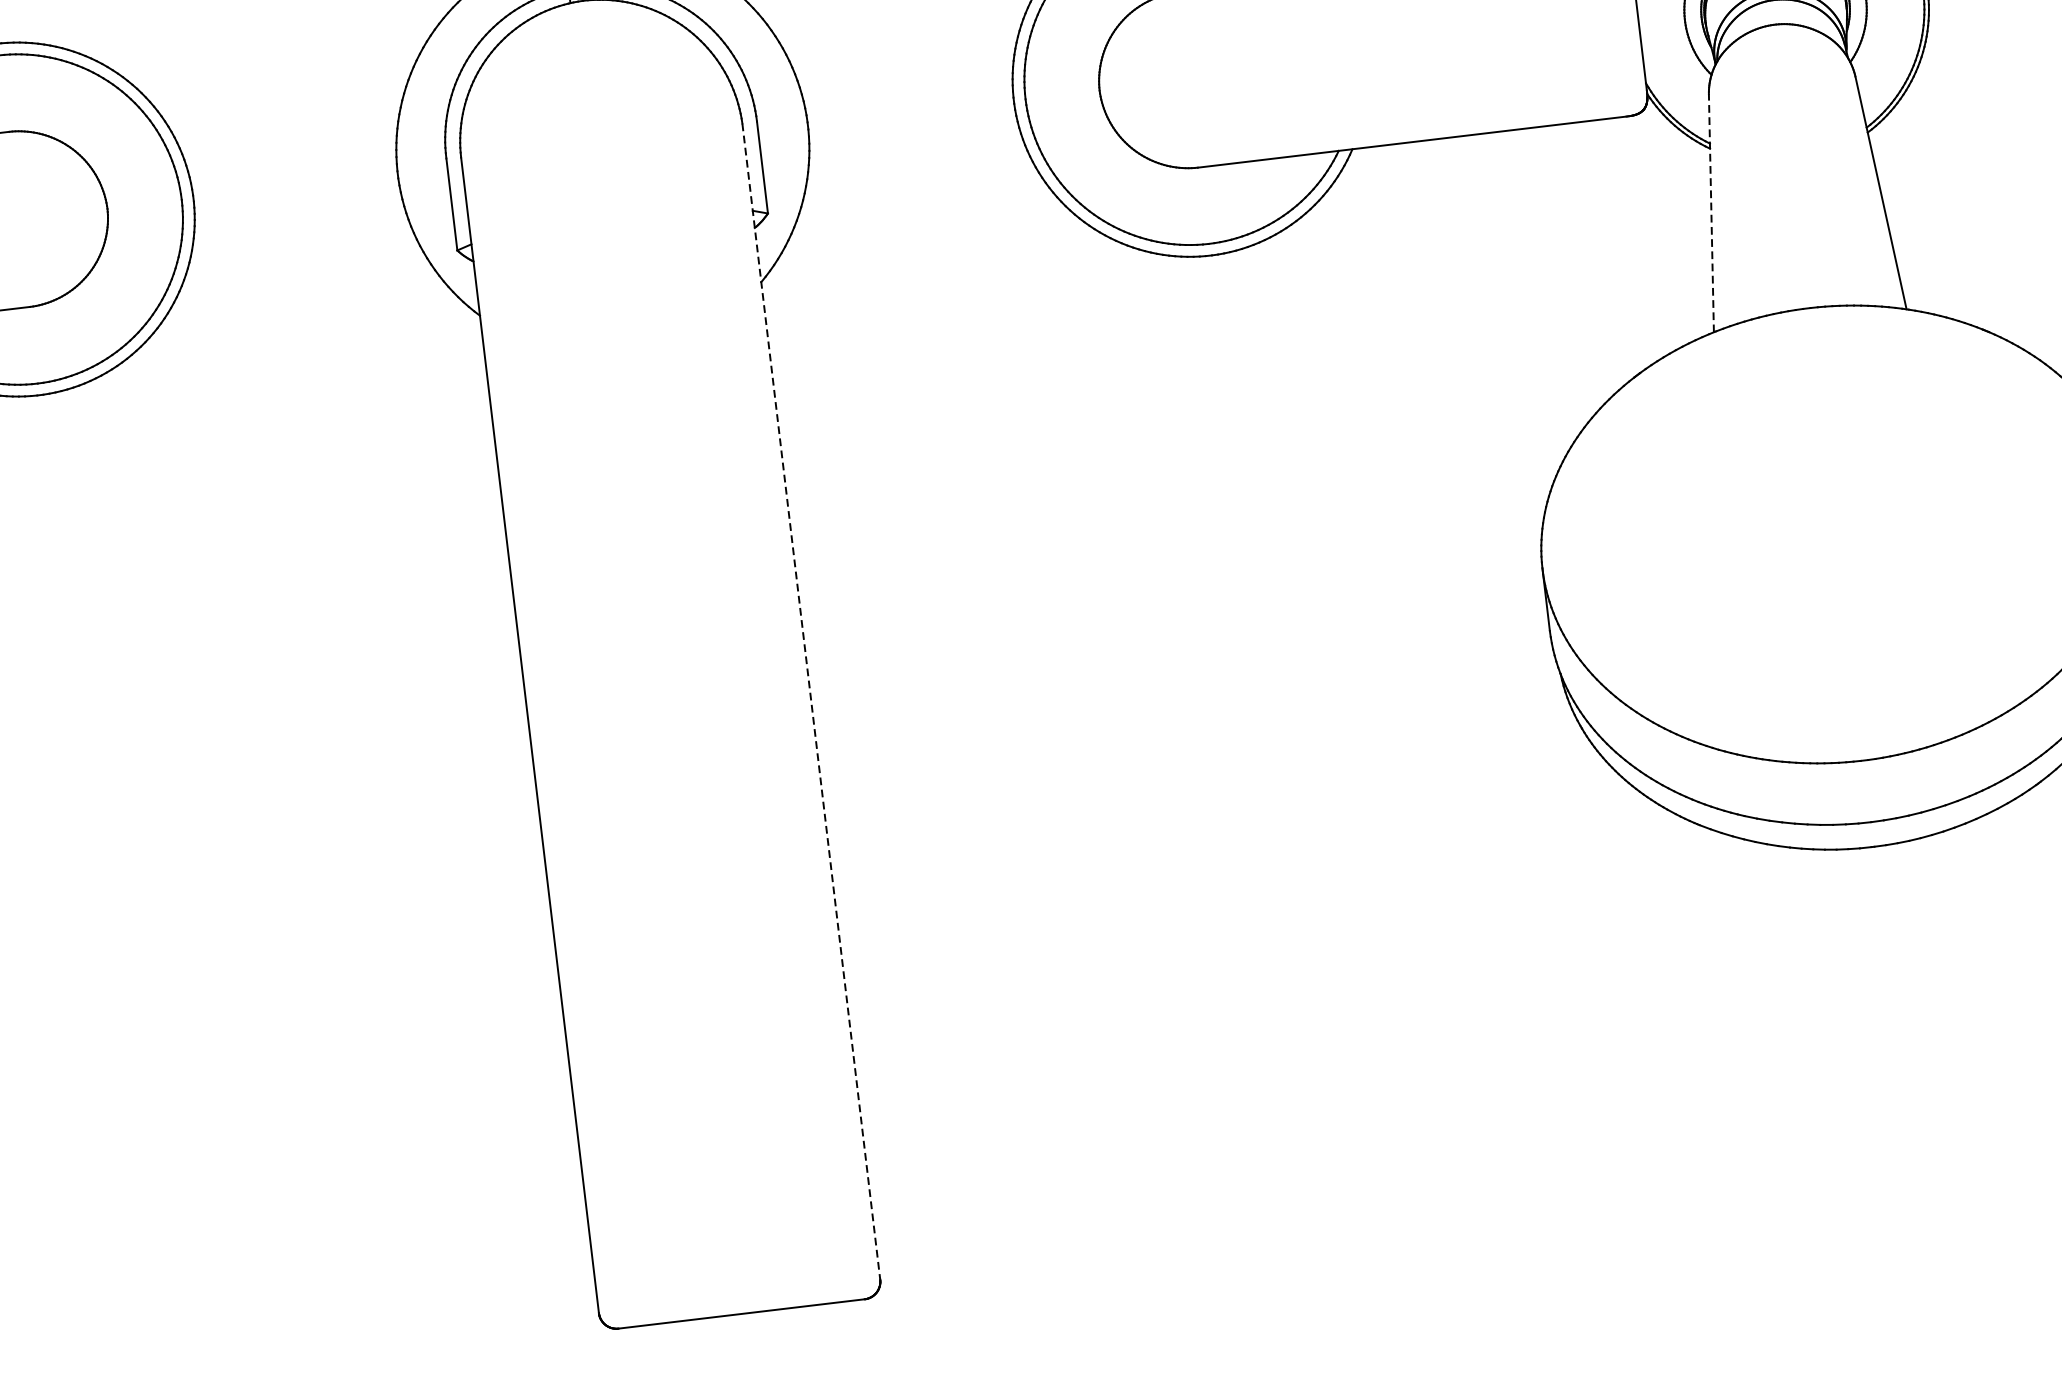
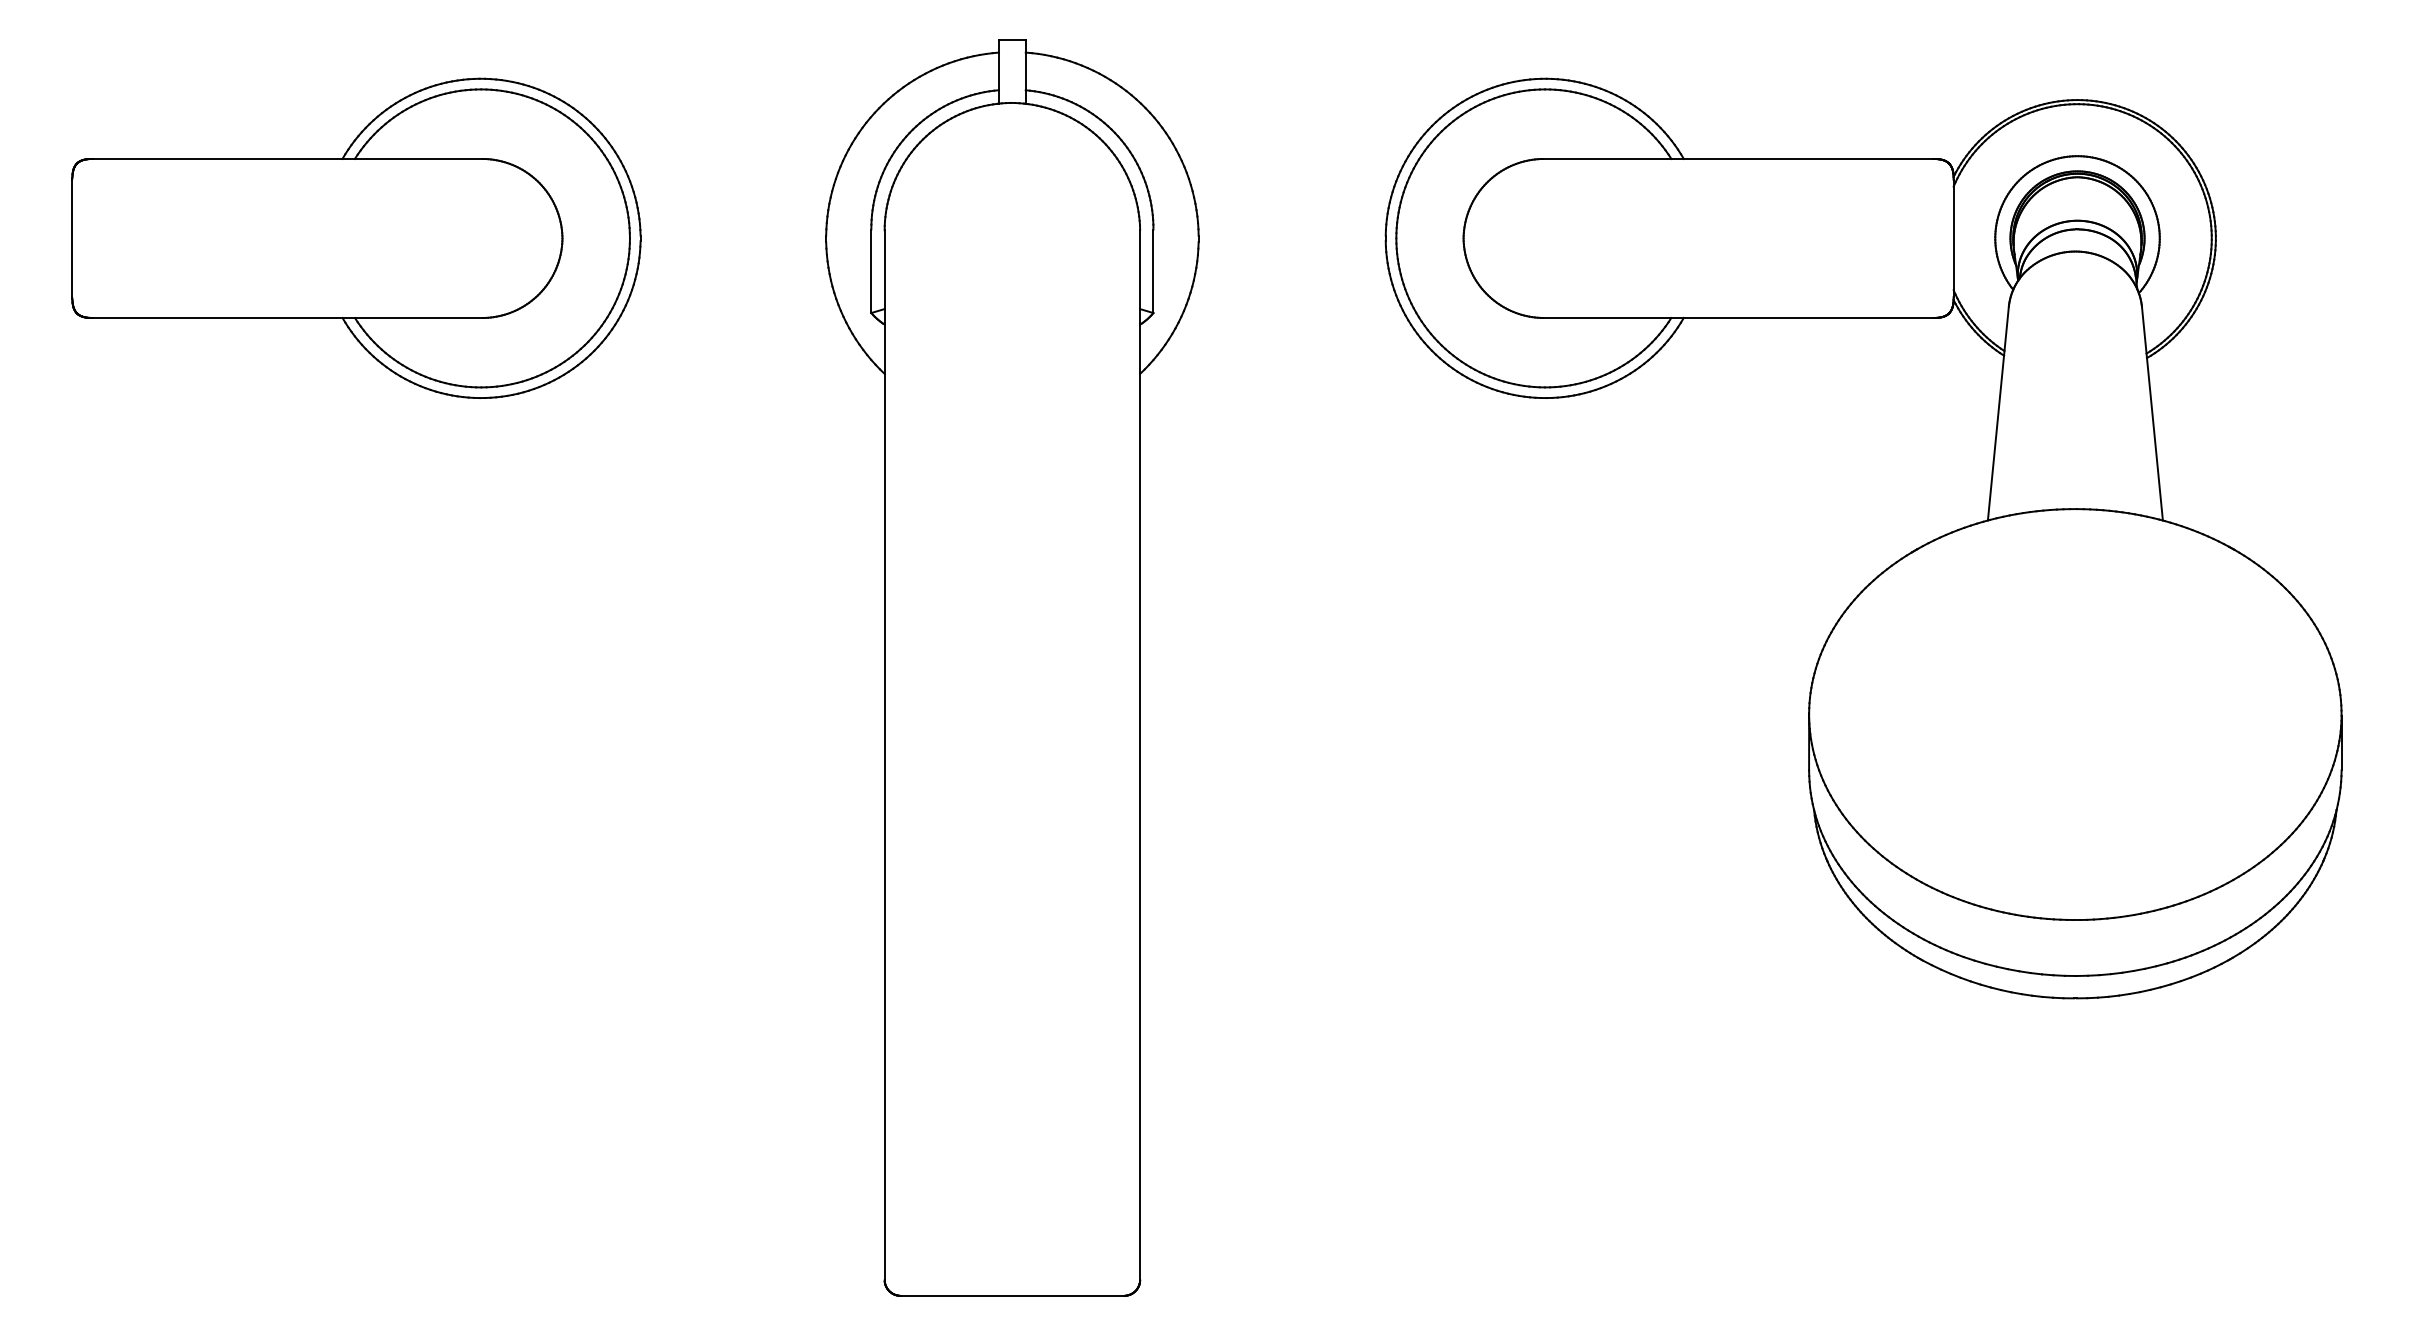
line: (1711, 213) -> (1998, 413), dashed -> solid
line: (811, 702) -> (1140, 755), dashed -> solid

